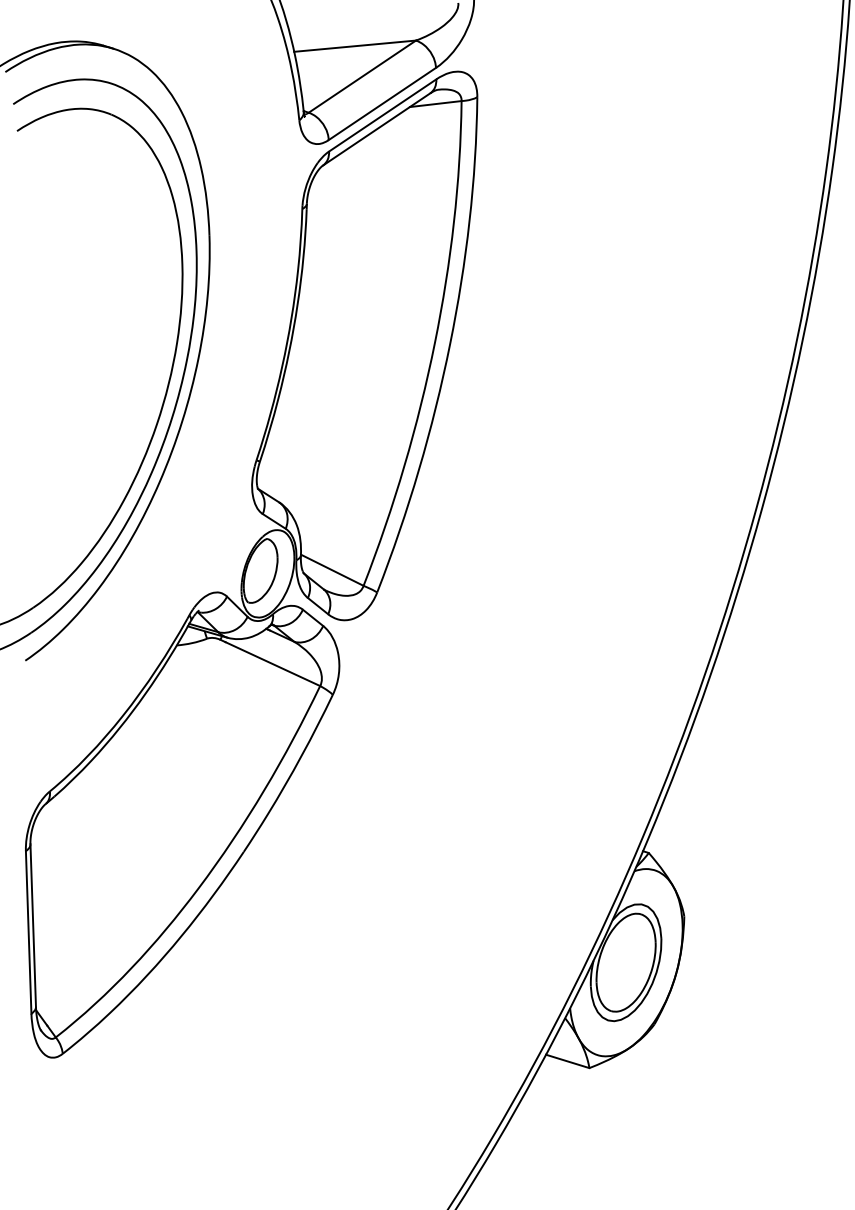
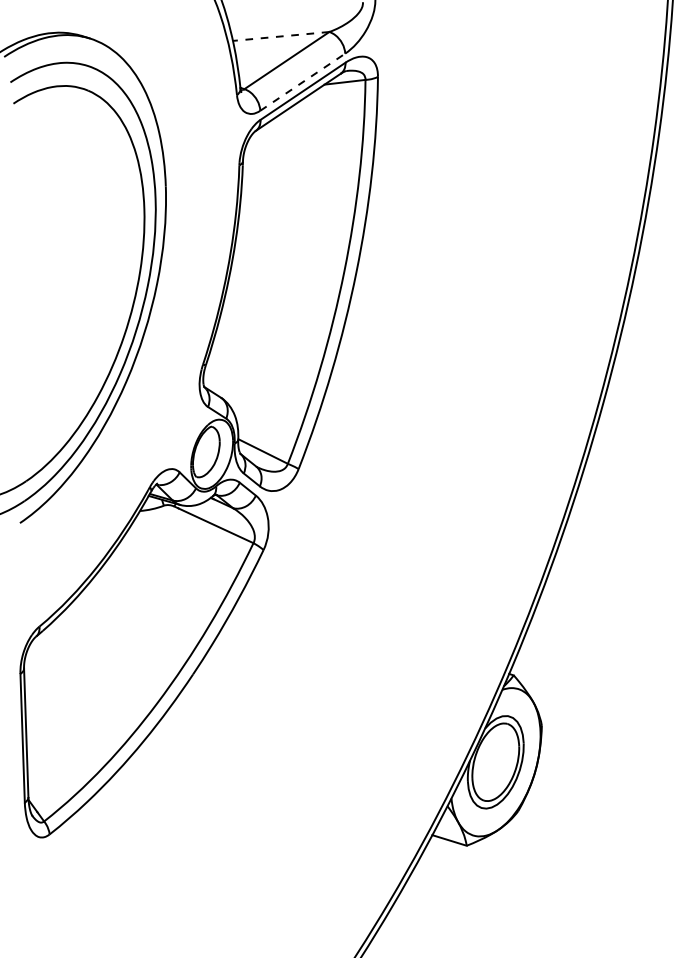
line: (354, 46) -> (280, 36), solid -> dashed
line: (383, 103) -> (303, 81), solid -> dashed

